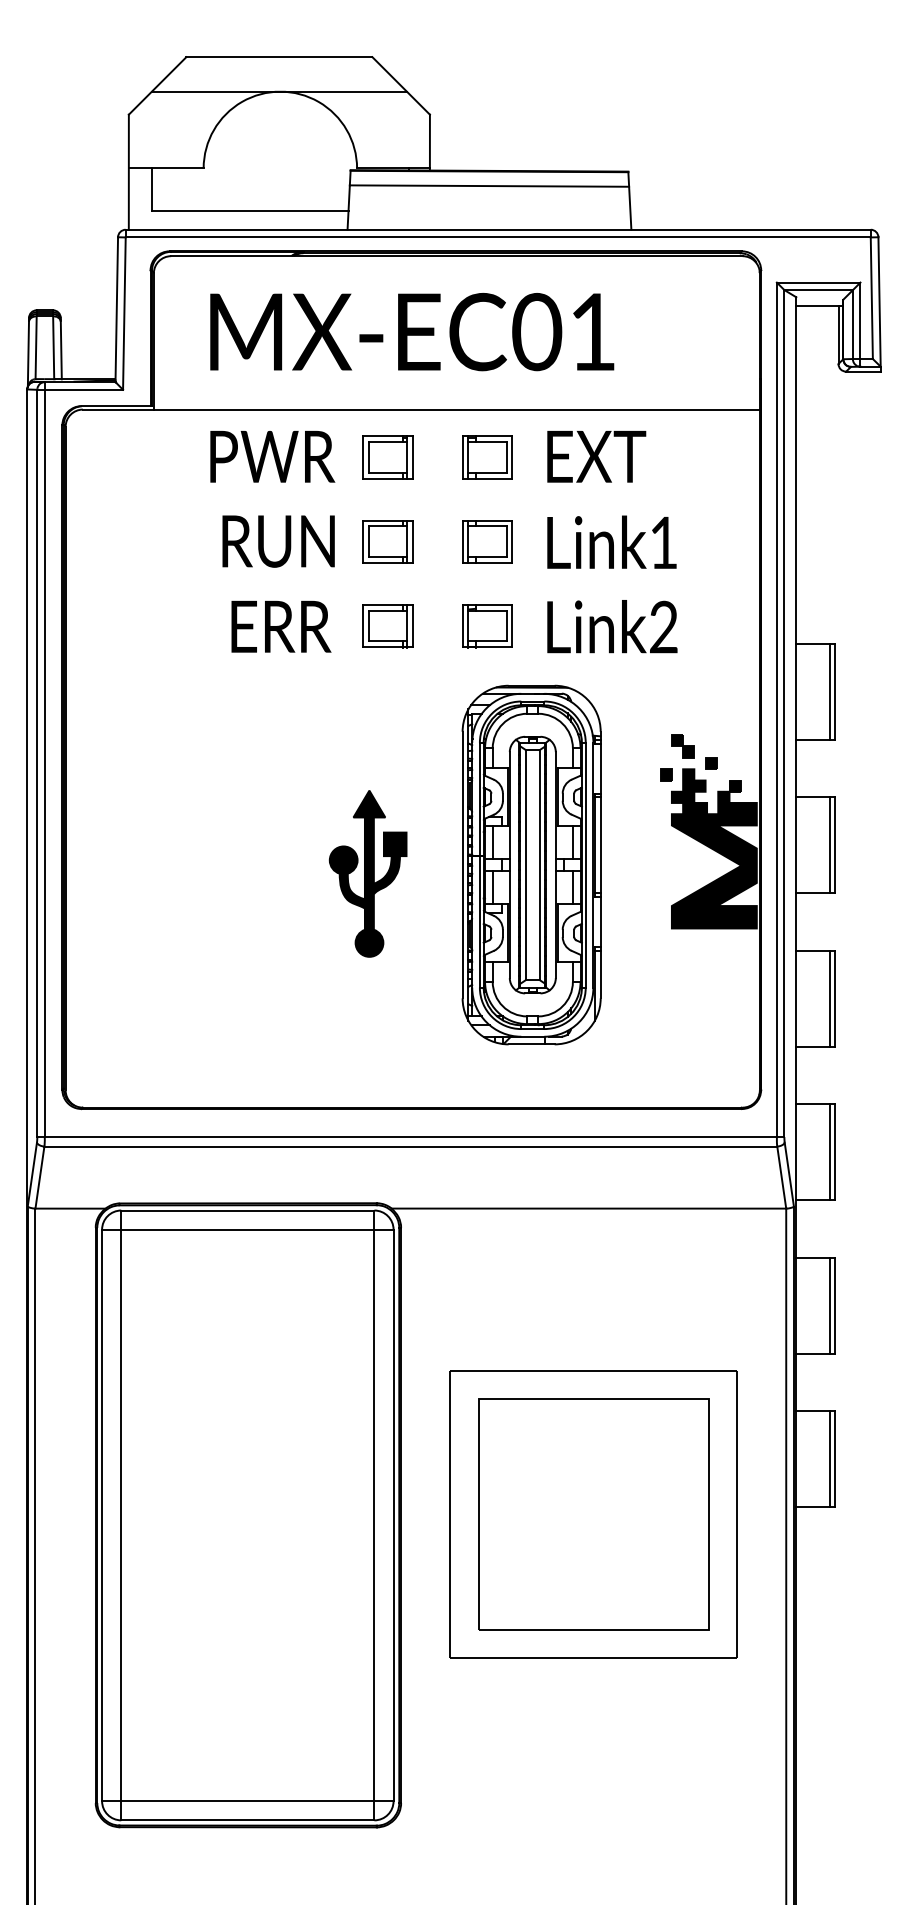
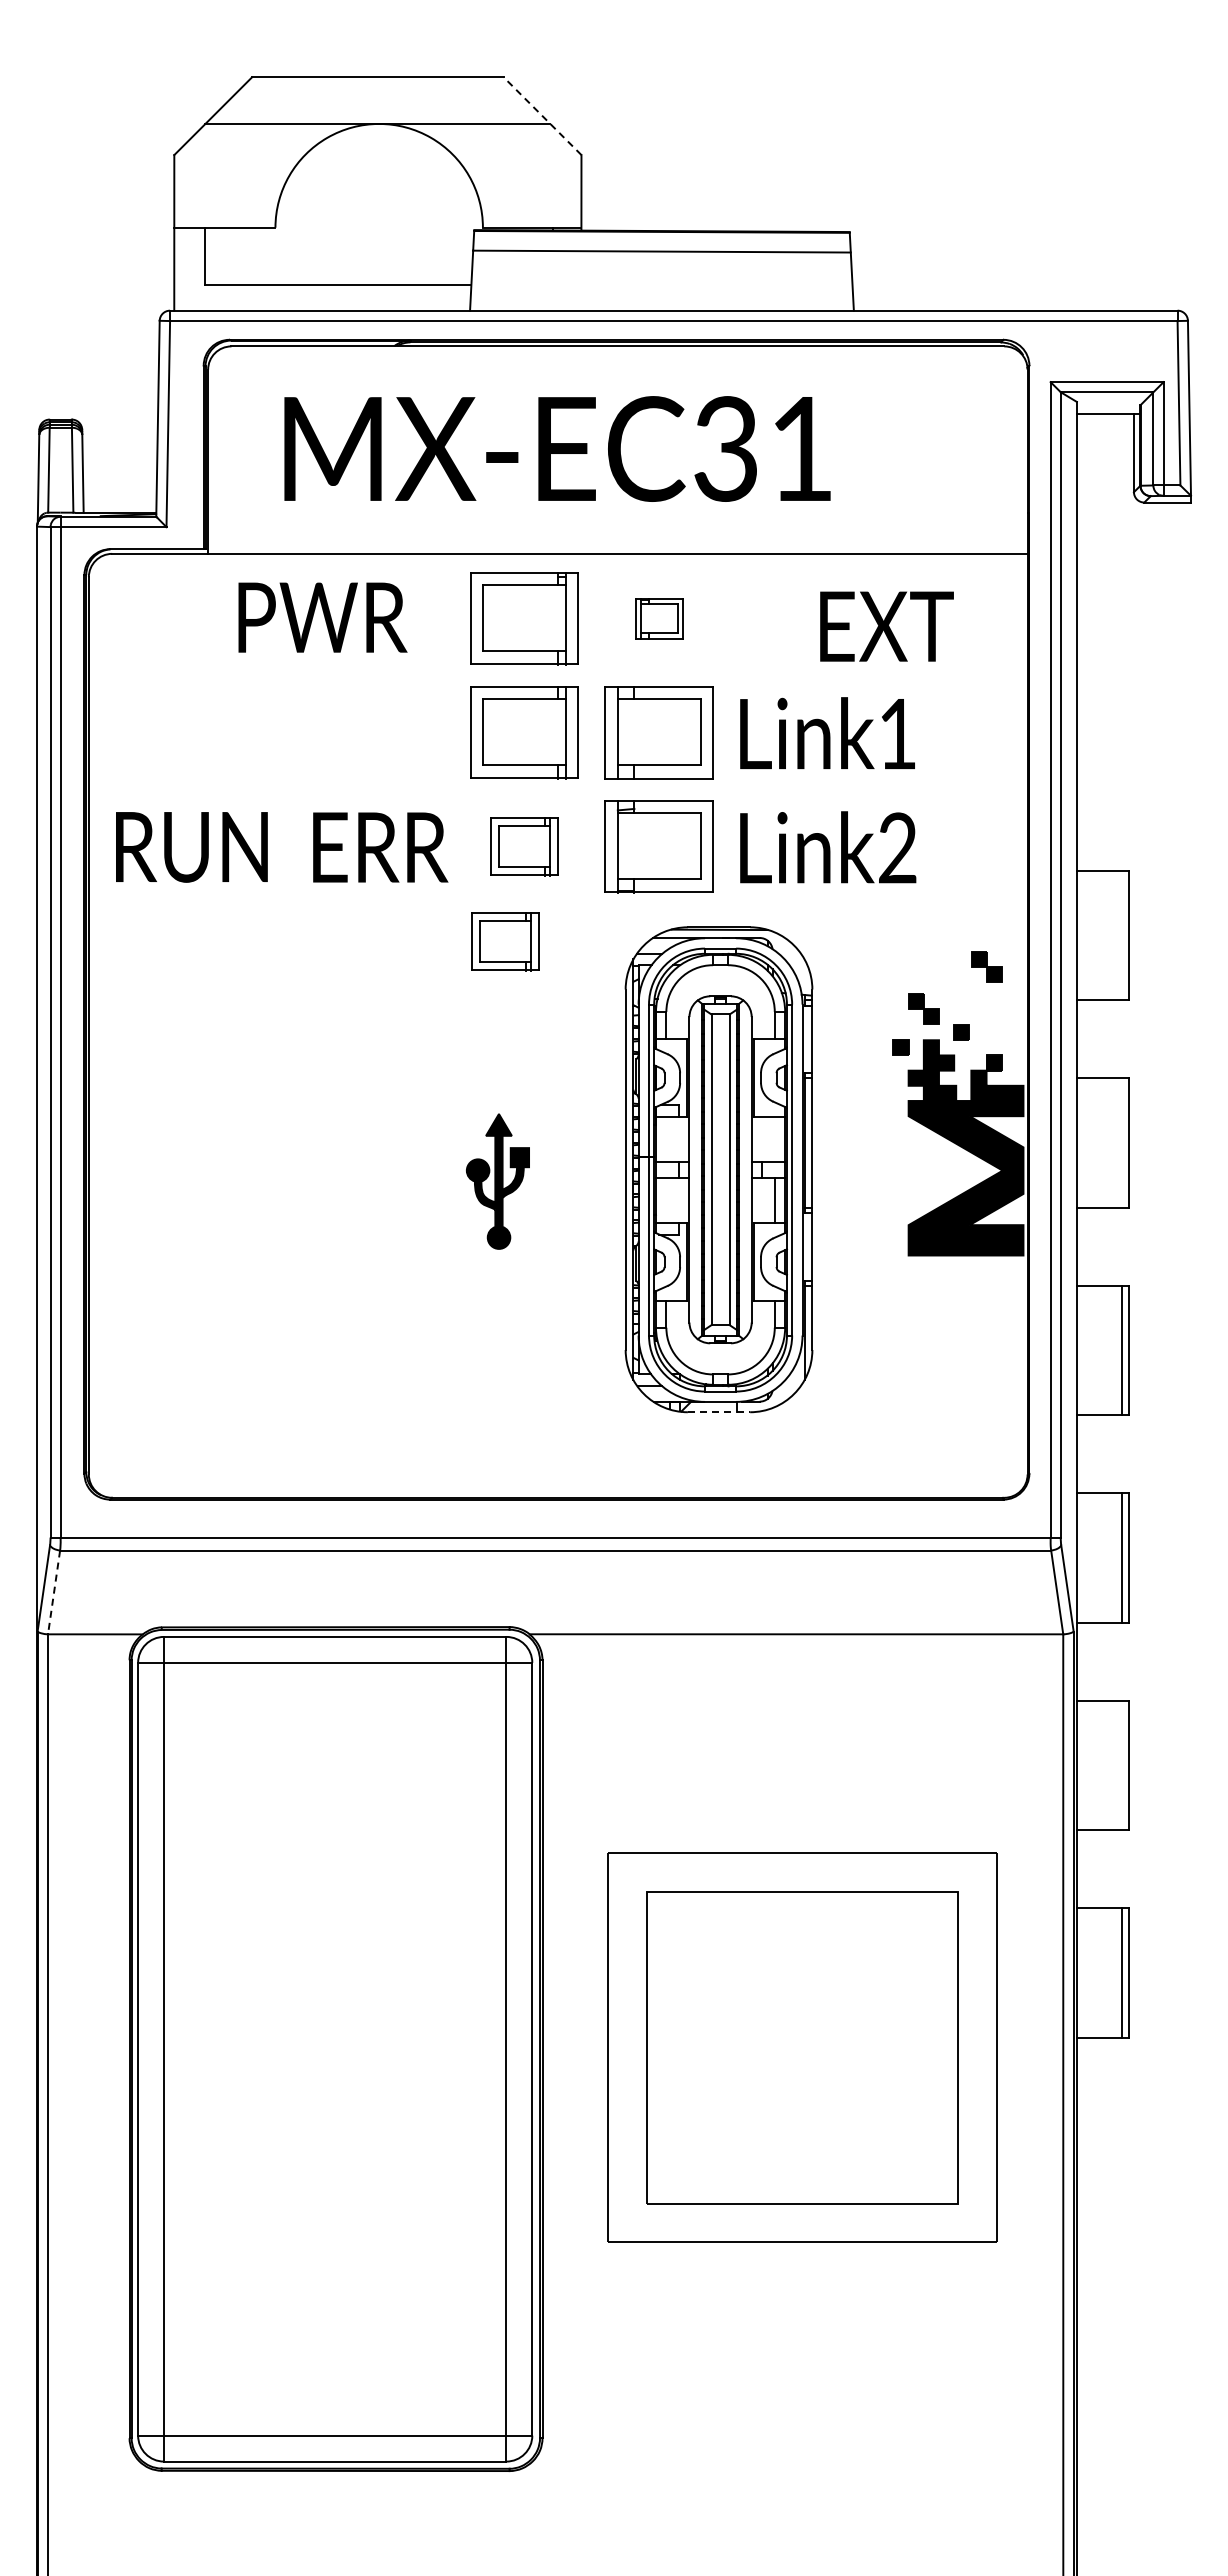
line: (401, 85) -> (542, 115), solid -> dashed
text: (537, 331) -> (726, 448), MX-EC01 -> MX-EC31
text: (272, 456) -> (322, 617), moved
text: (596, 456) -> (886, 626), moved
part: (387, 457) -> (524, 618), size x1.6
part: (487, 457) -> (659, 618), size x0.7
text: (278, 541) -> (191, 847), moved
part: (387, 541) -> (524, 732), size x1.6
part: (487, 541) -> (659, 732), size x1.6
part: (487, 626) -> (659, 846), size x1.6
line: (829, 691) -> (1121, 935), removed
part: (373, 696) -> (505, 941), added
part: (729, 714) -> (986, 966), added
line: (492, 842) -> (666, 1139), removed
line: (572, 842) -> (774, 1139), removed
line: (829, 844) -> (1121, 1142), removed
part: (367, 873) -> (497, 1181), size x0.6
line: (492, 887) -> (666, 1199), removed
line: (532, 1044) -> (719, 1412), solid -> dashed
line: (40, 1177) -> (54, 1592), solid -> dashed
line: (829, 1305) -> (1121, 1765), removed

